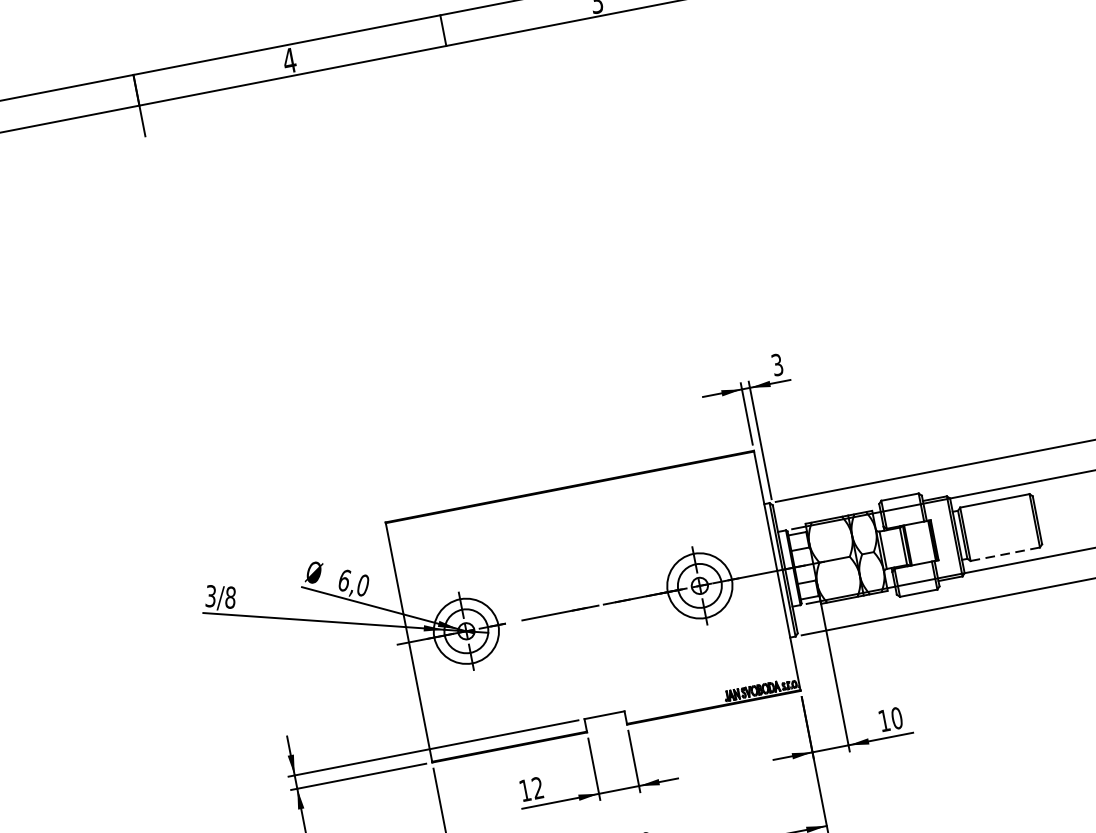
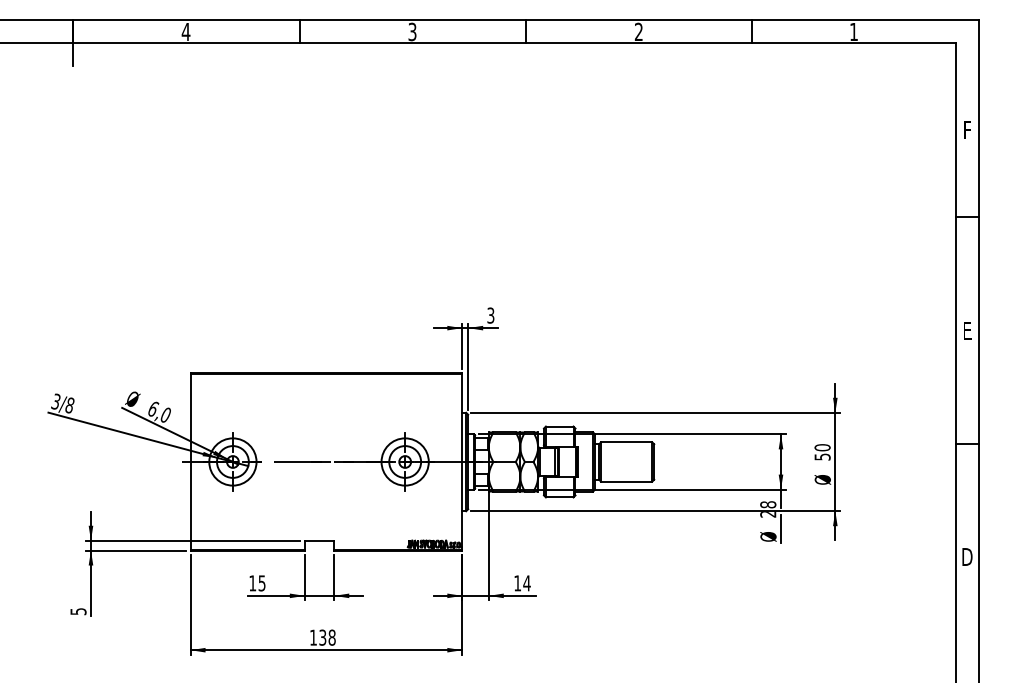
line: (1005, 554) -> (626, 481), dashed -> solid
text: (896, 718) -> (526, 583), 10 -> 14
text: (537, 788) -> (261, 583), 12 -> 15

